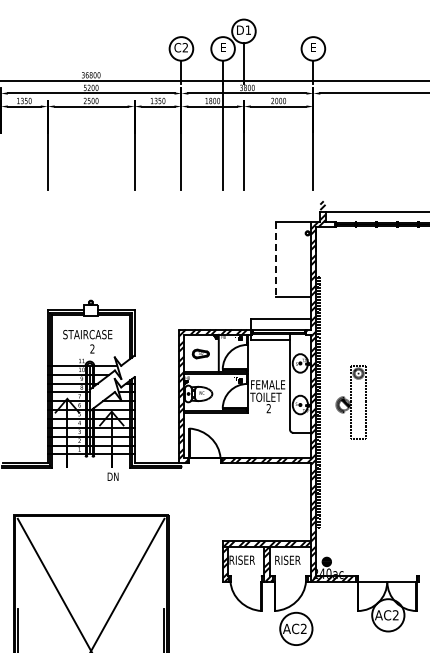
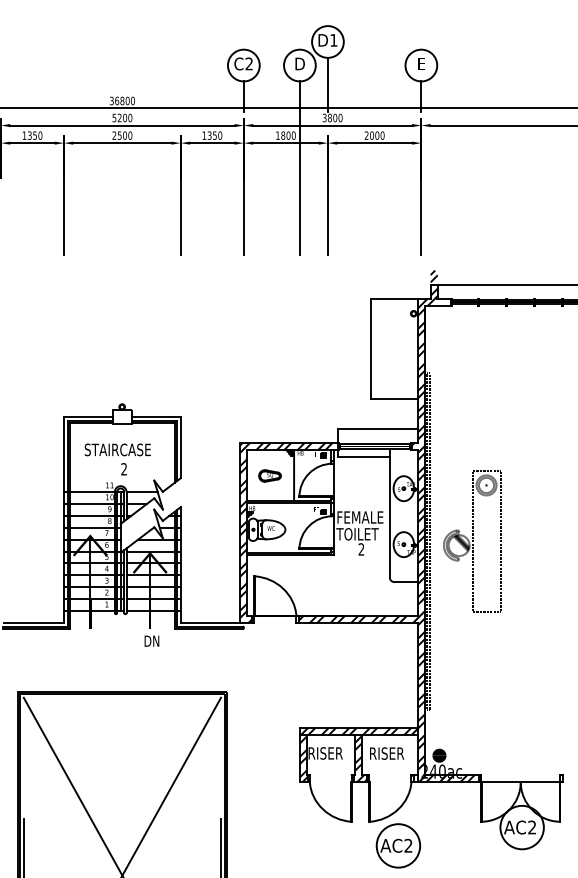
text: (222, 47) -> (299, 63), E -> D
line: (276, 259) -> (371, 348), dashed -> solid
part: (350, 402) -> (471, 541), size x1.43

